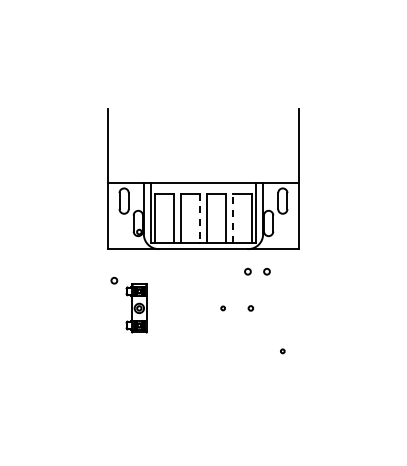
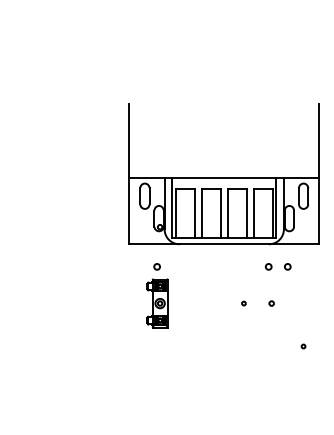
line: (200, 218) -> (221, 213), dashed -> solid
line: (232, 218) -> (253, 213), dashed -> solid
circle: (114, 280) -> (157, 266), moved

